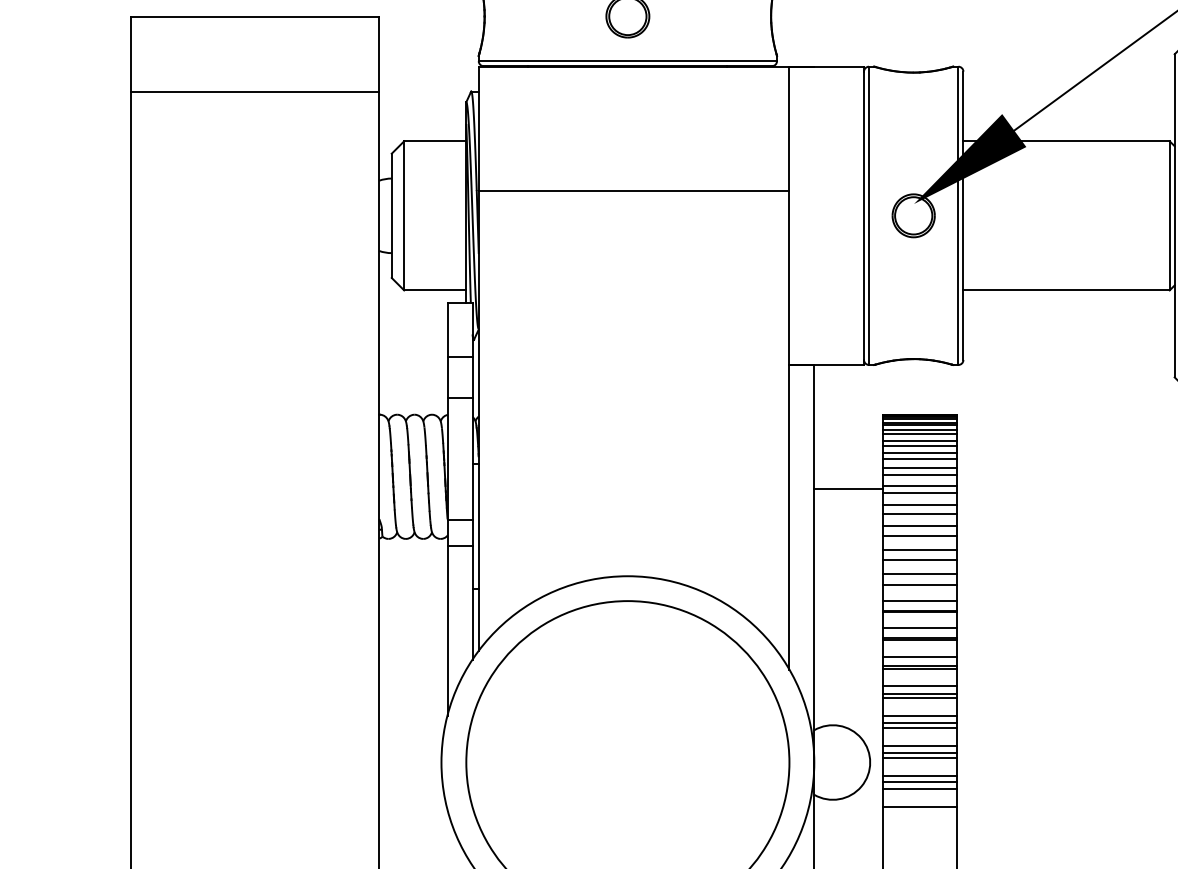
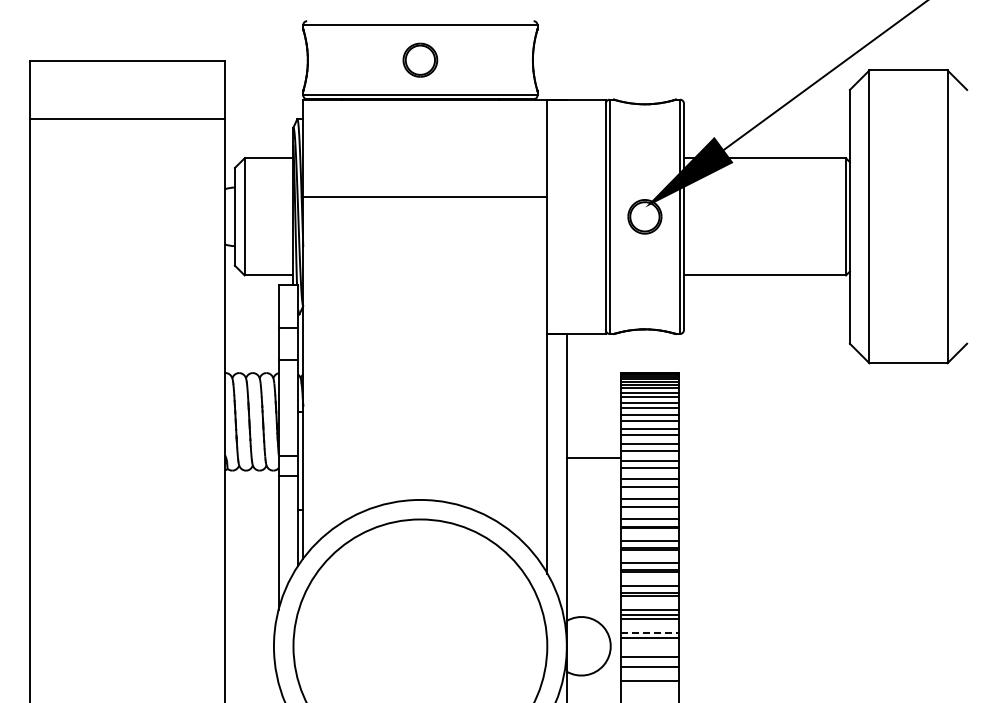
line: (848, 489) -> (593, 457), moved
line: (920, 746) -> (650, 633), solid -> dashed
line: (919, 758) -> (649, 643), removed
line: (919, 781) -> (649, 661), removed

